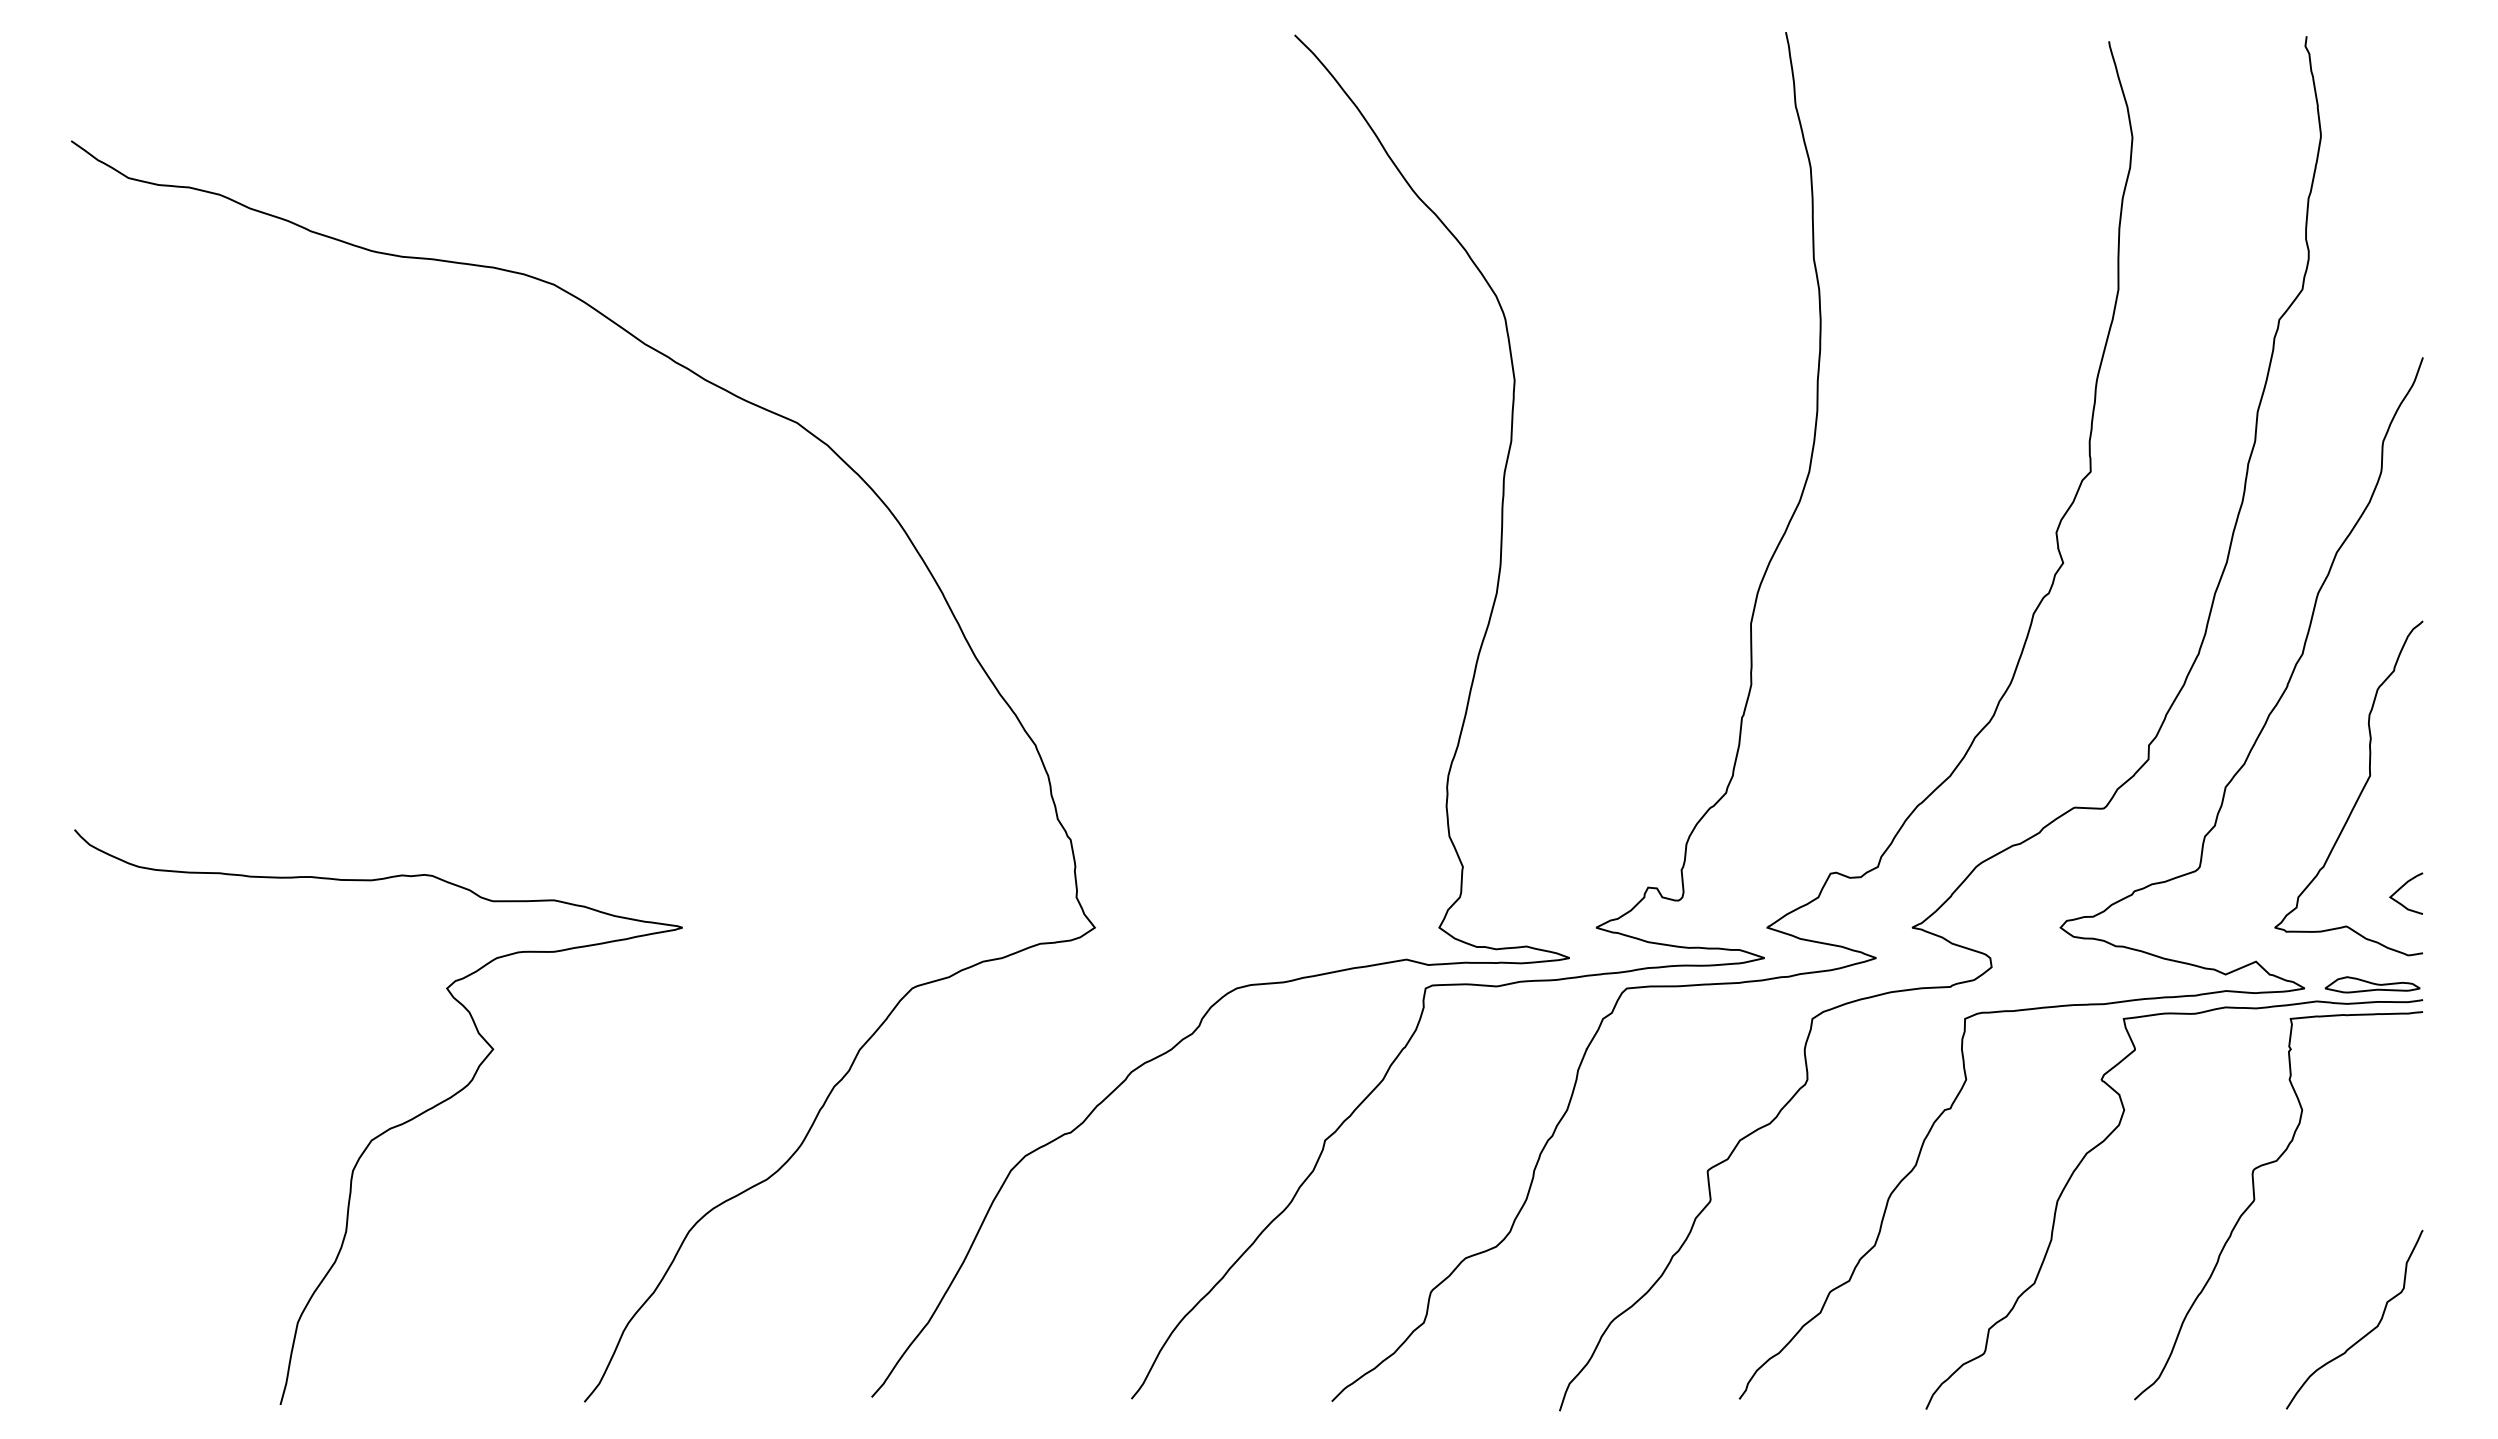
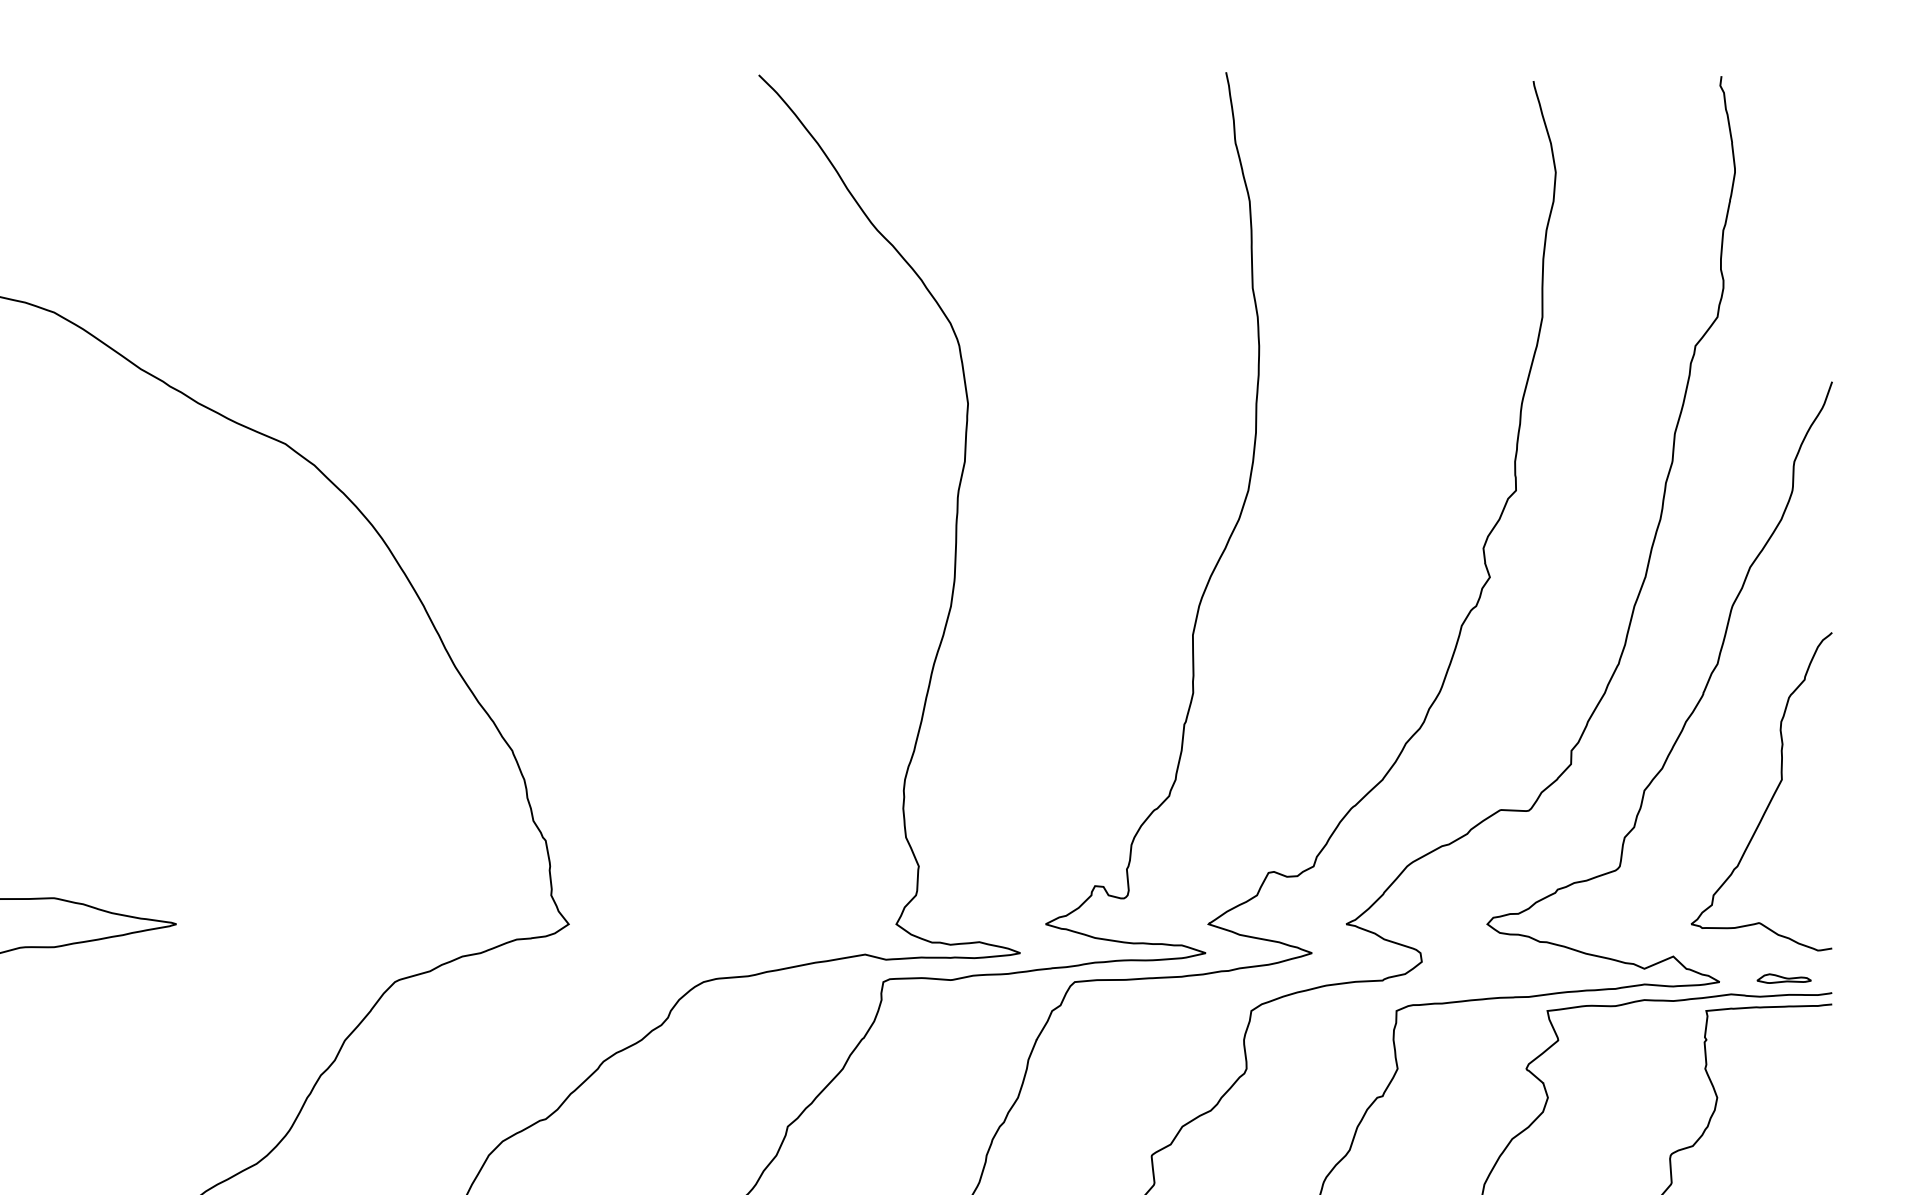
curve: (2401, 888) -> (1811, 886), removed
part: (2372, 984) -> (1784, 978), size x0.6

